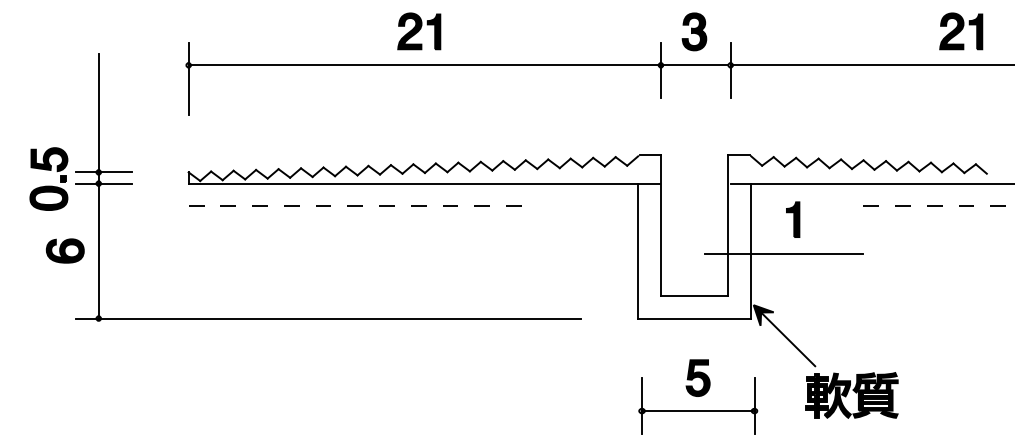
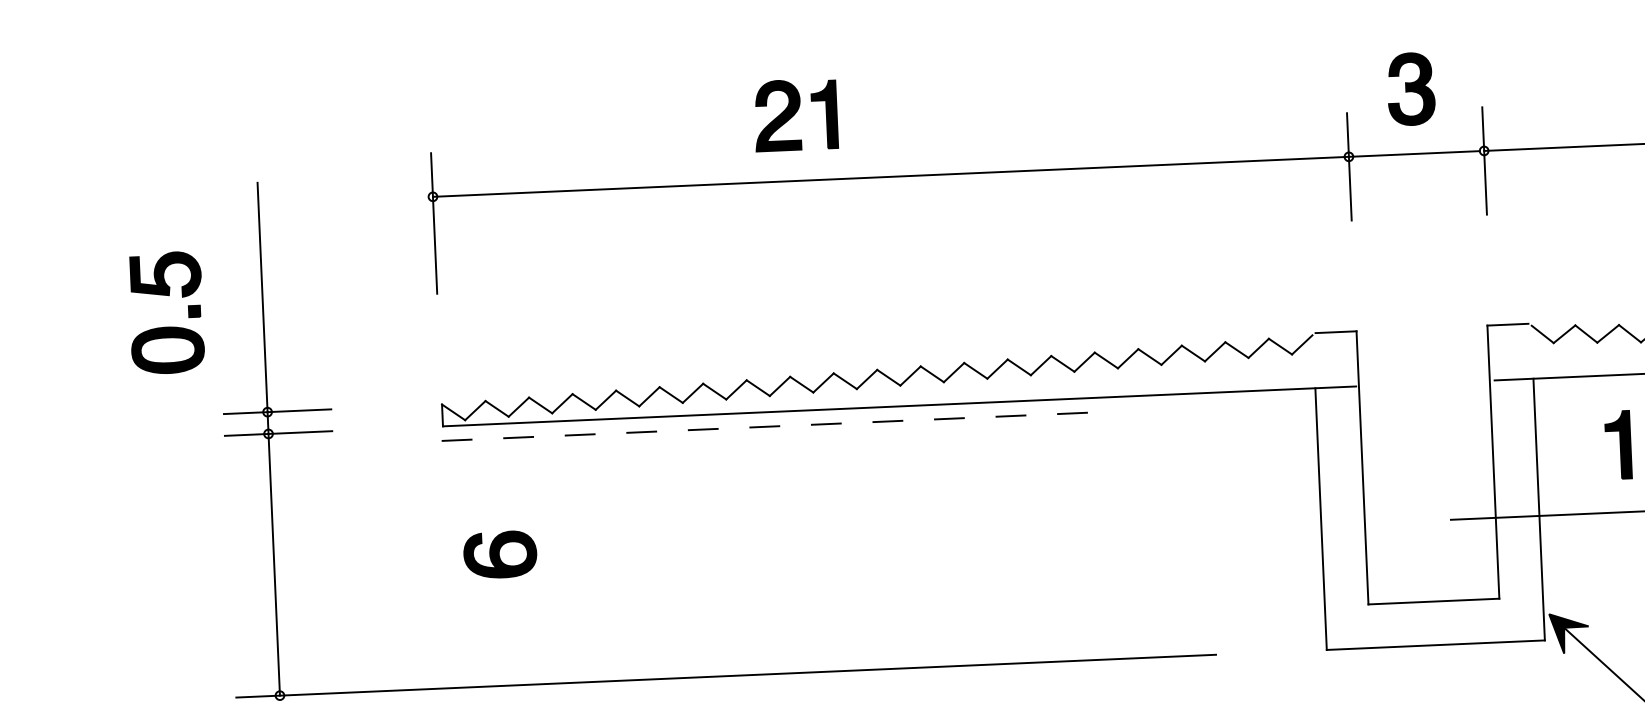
part: (419, 31) -> (796, 115), moved
part: (48, 185) -> (166, 325), moved
line: (355, 205) -> (765, 425), moved
part: (64, 250) -> (498, 553), moved

